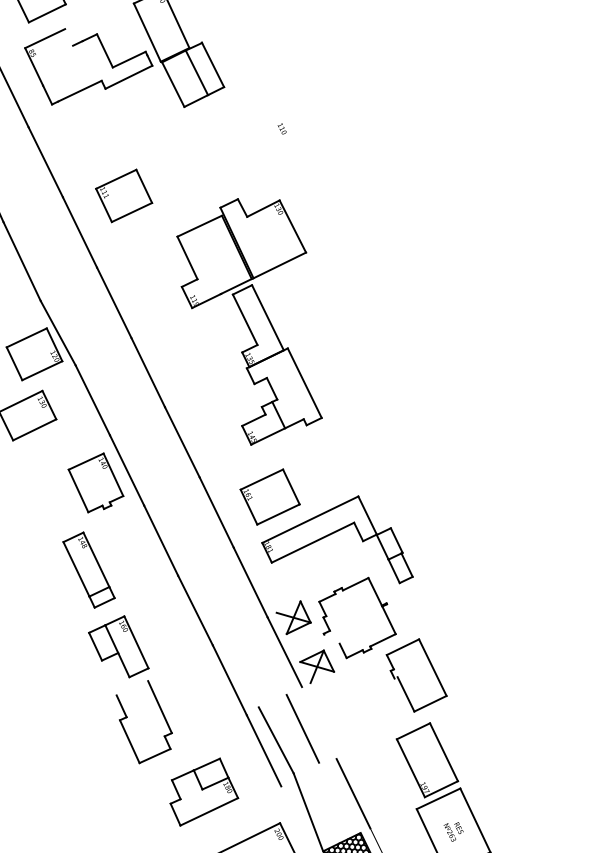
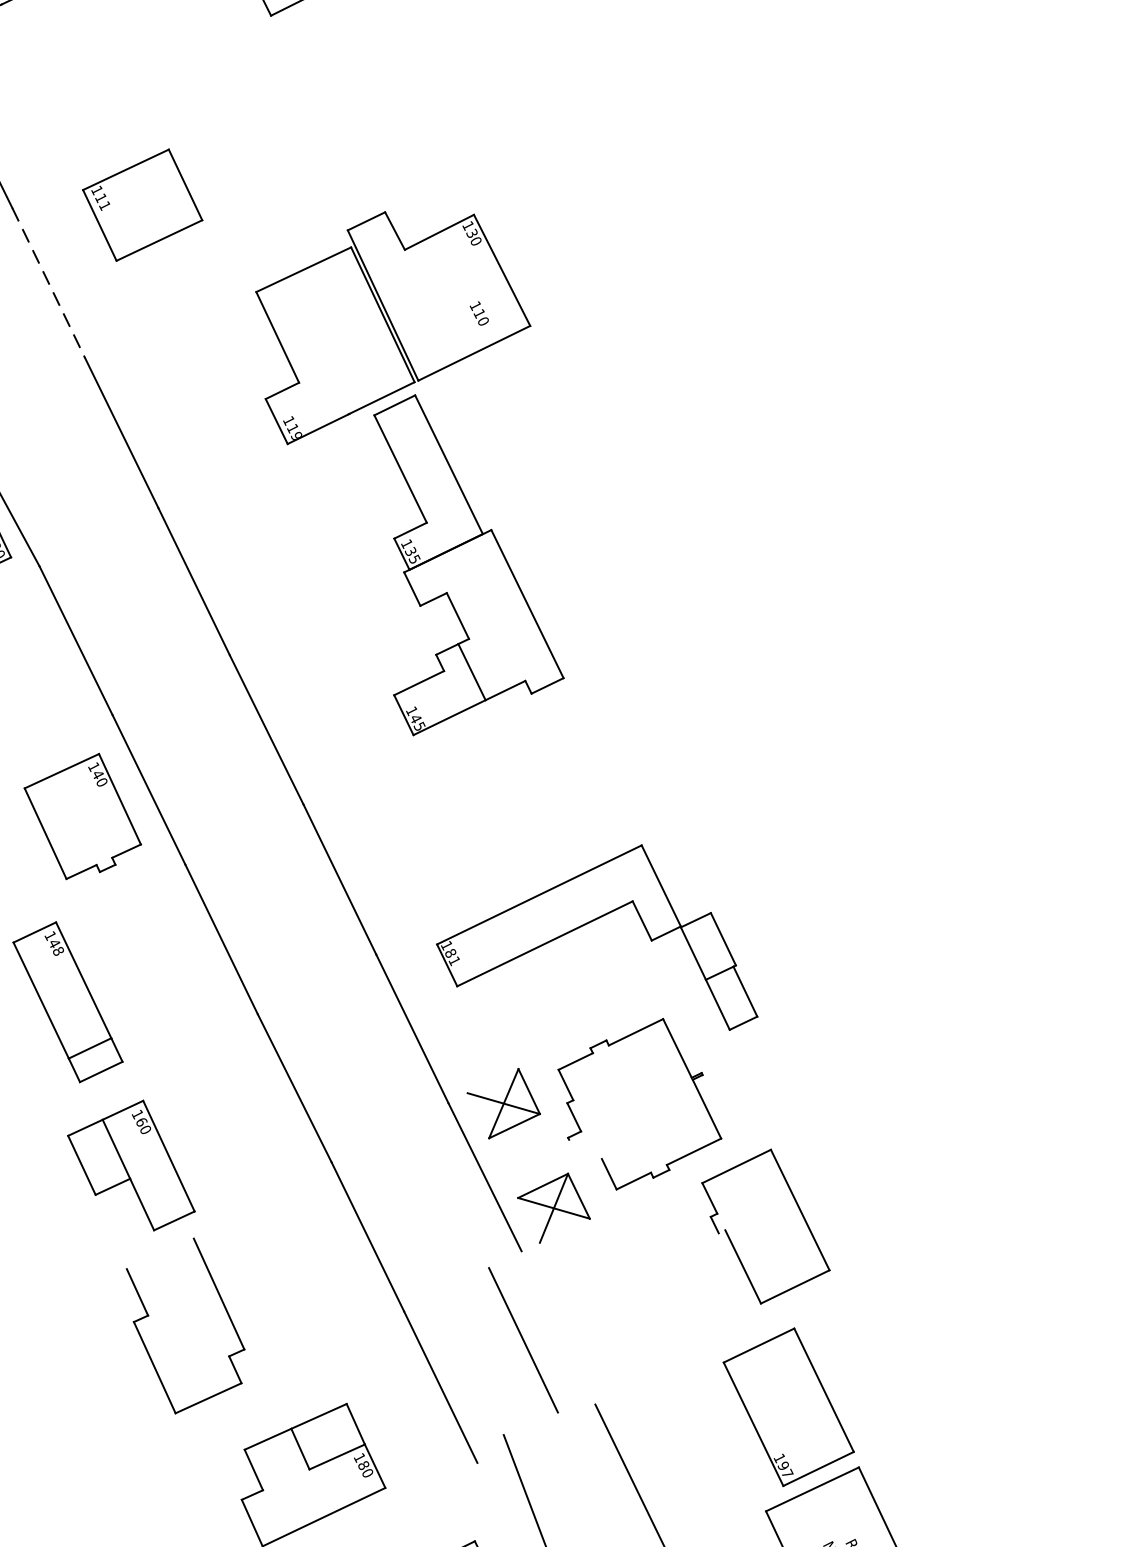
text: (281, 128) -> (477, 312), moved
line: (80, 232) -> (49, 283), solid -> dashed
part: (269, 496) -> (452, 845), removed
line: (275, 740) -> (465, 1365), removed

